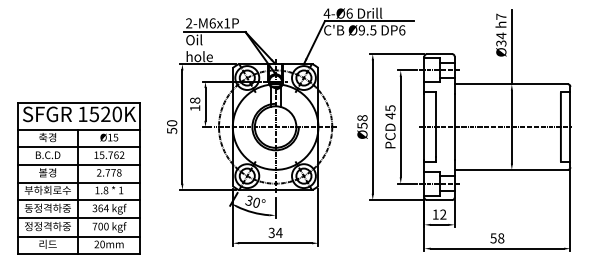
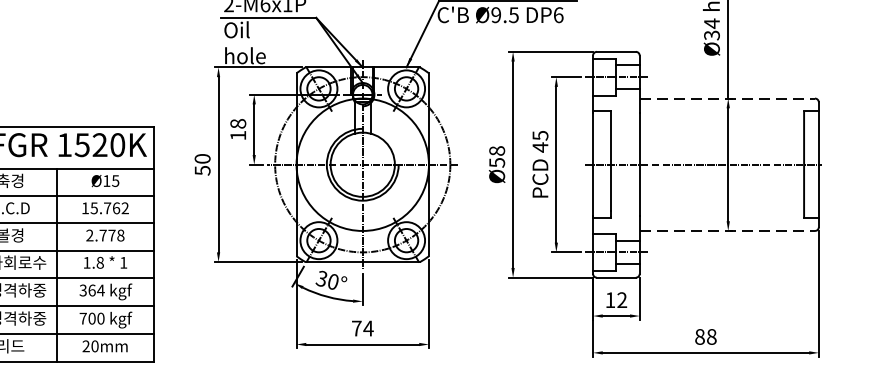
line: (511, 84) -> (727, 98), solid -> dashed
line: (511, 169) -> (727, 230), solid -> dashed
text: (271, 232) -> (356, 327), 34 -> 74
text: (493, 238) -> (699, 337), 58 -> 88

